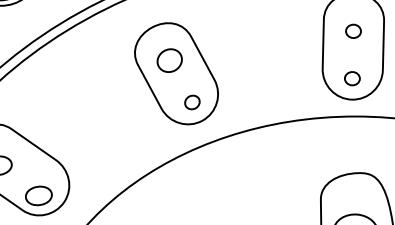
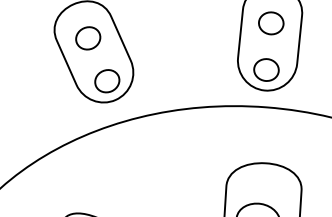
part: (353, 31) -> (271, 23), size x1.67
part: (352, 78) -> (266, 69), size x1.67
part: (192, 102) -> (107, 81), size x1.67

